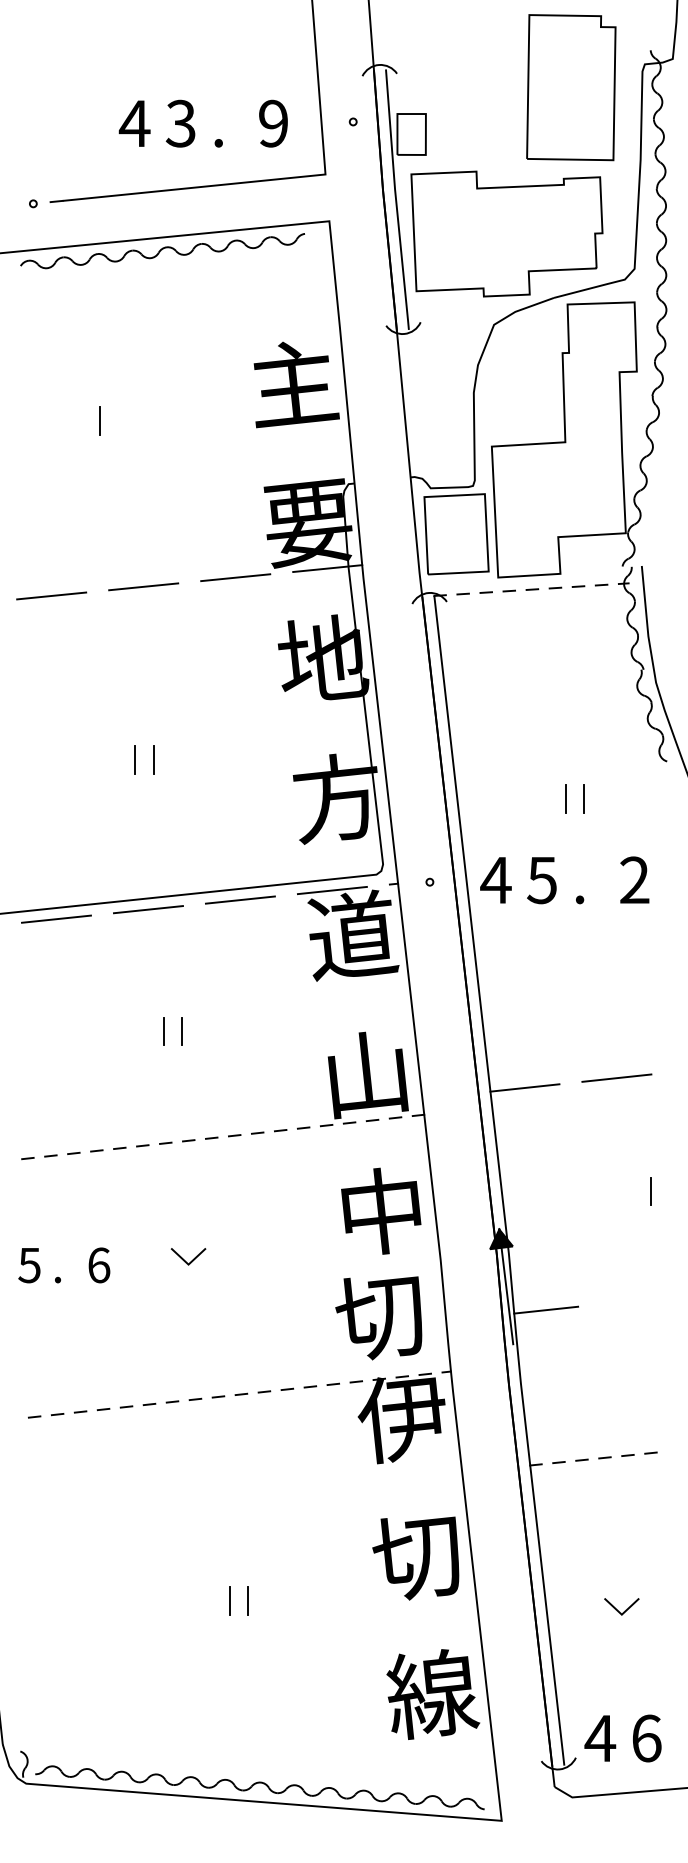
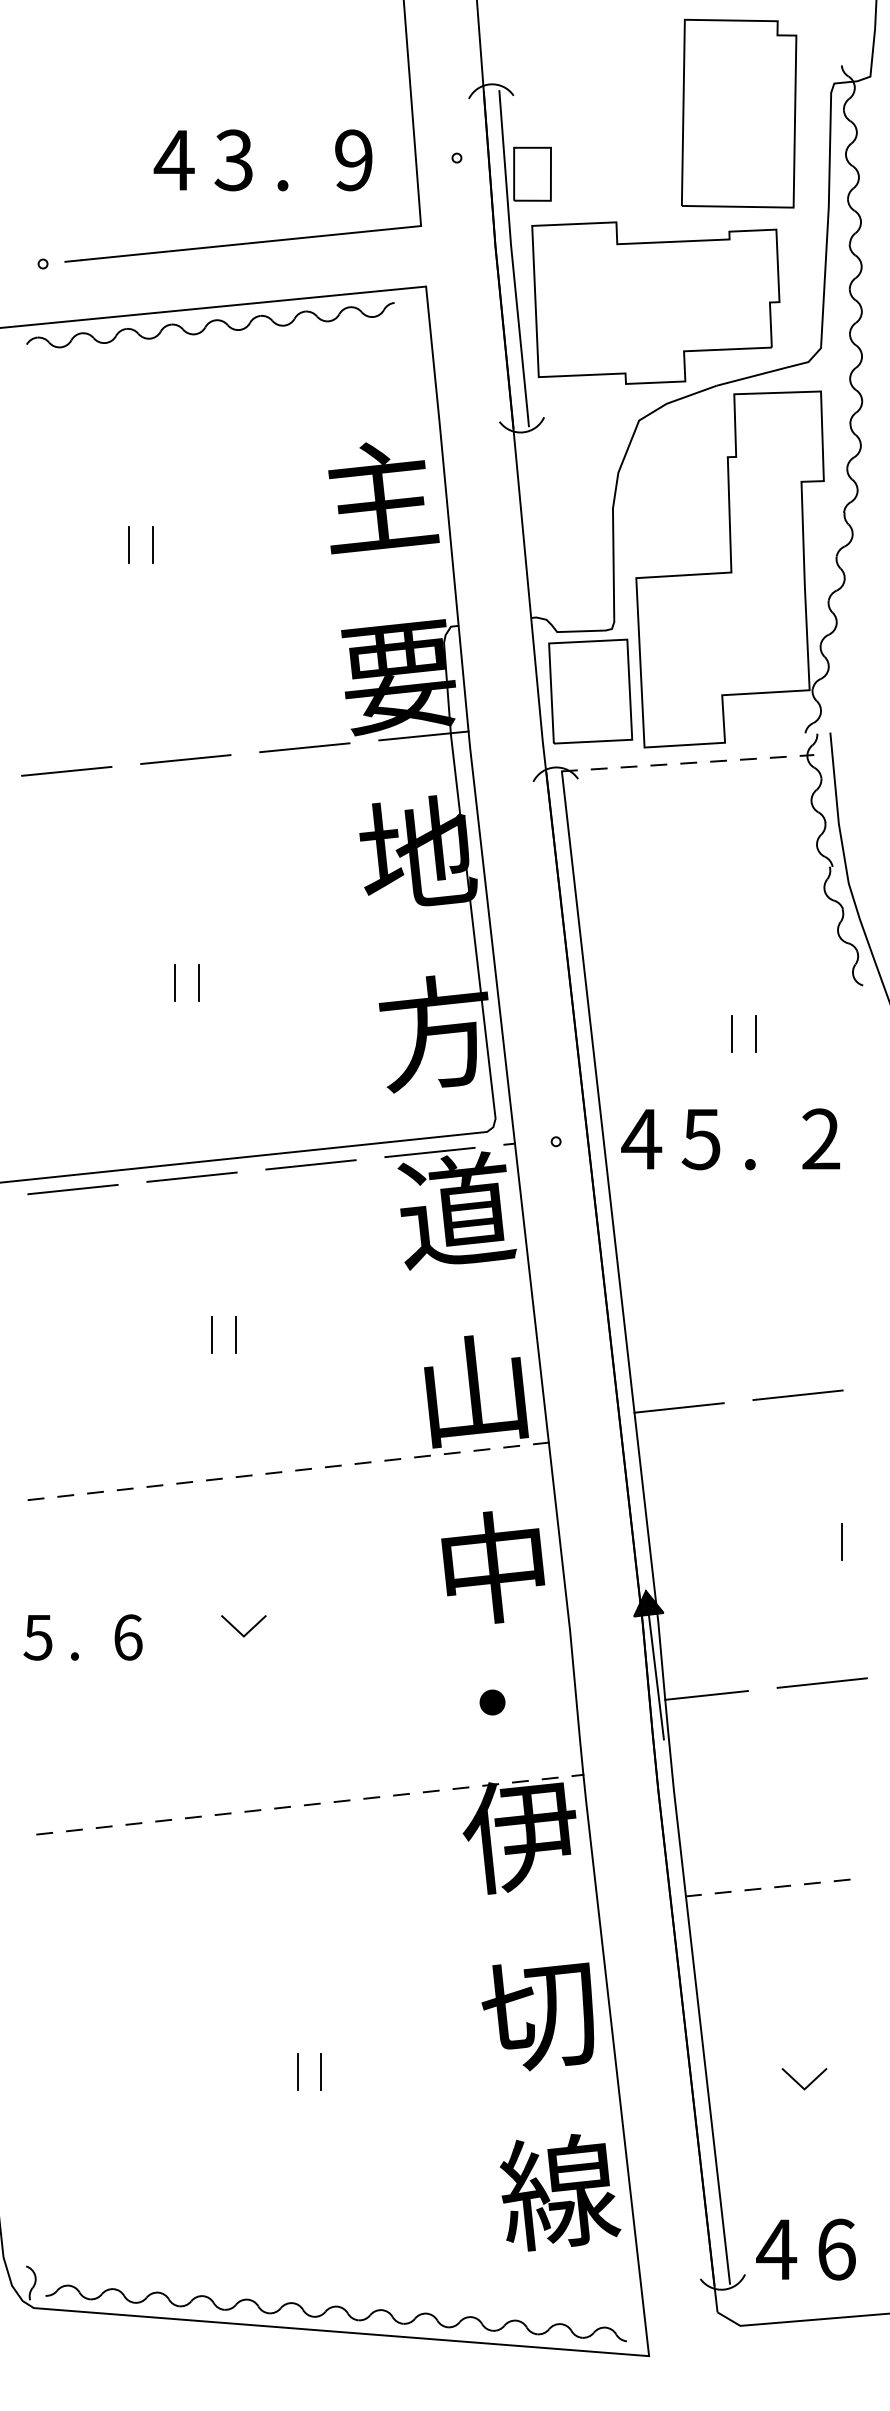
line: (118, 421) -> (153, 545), added
line: (634, 1300) -> (821, 1682), added
text: (378, 1317) -> (489, 1705), 切 -> ・

